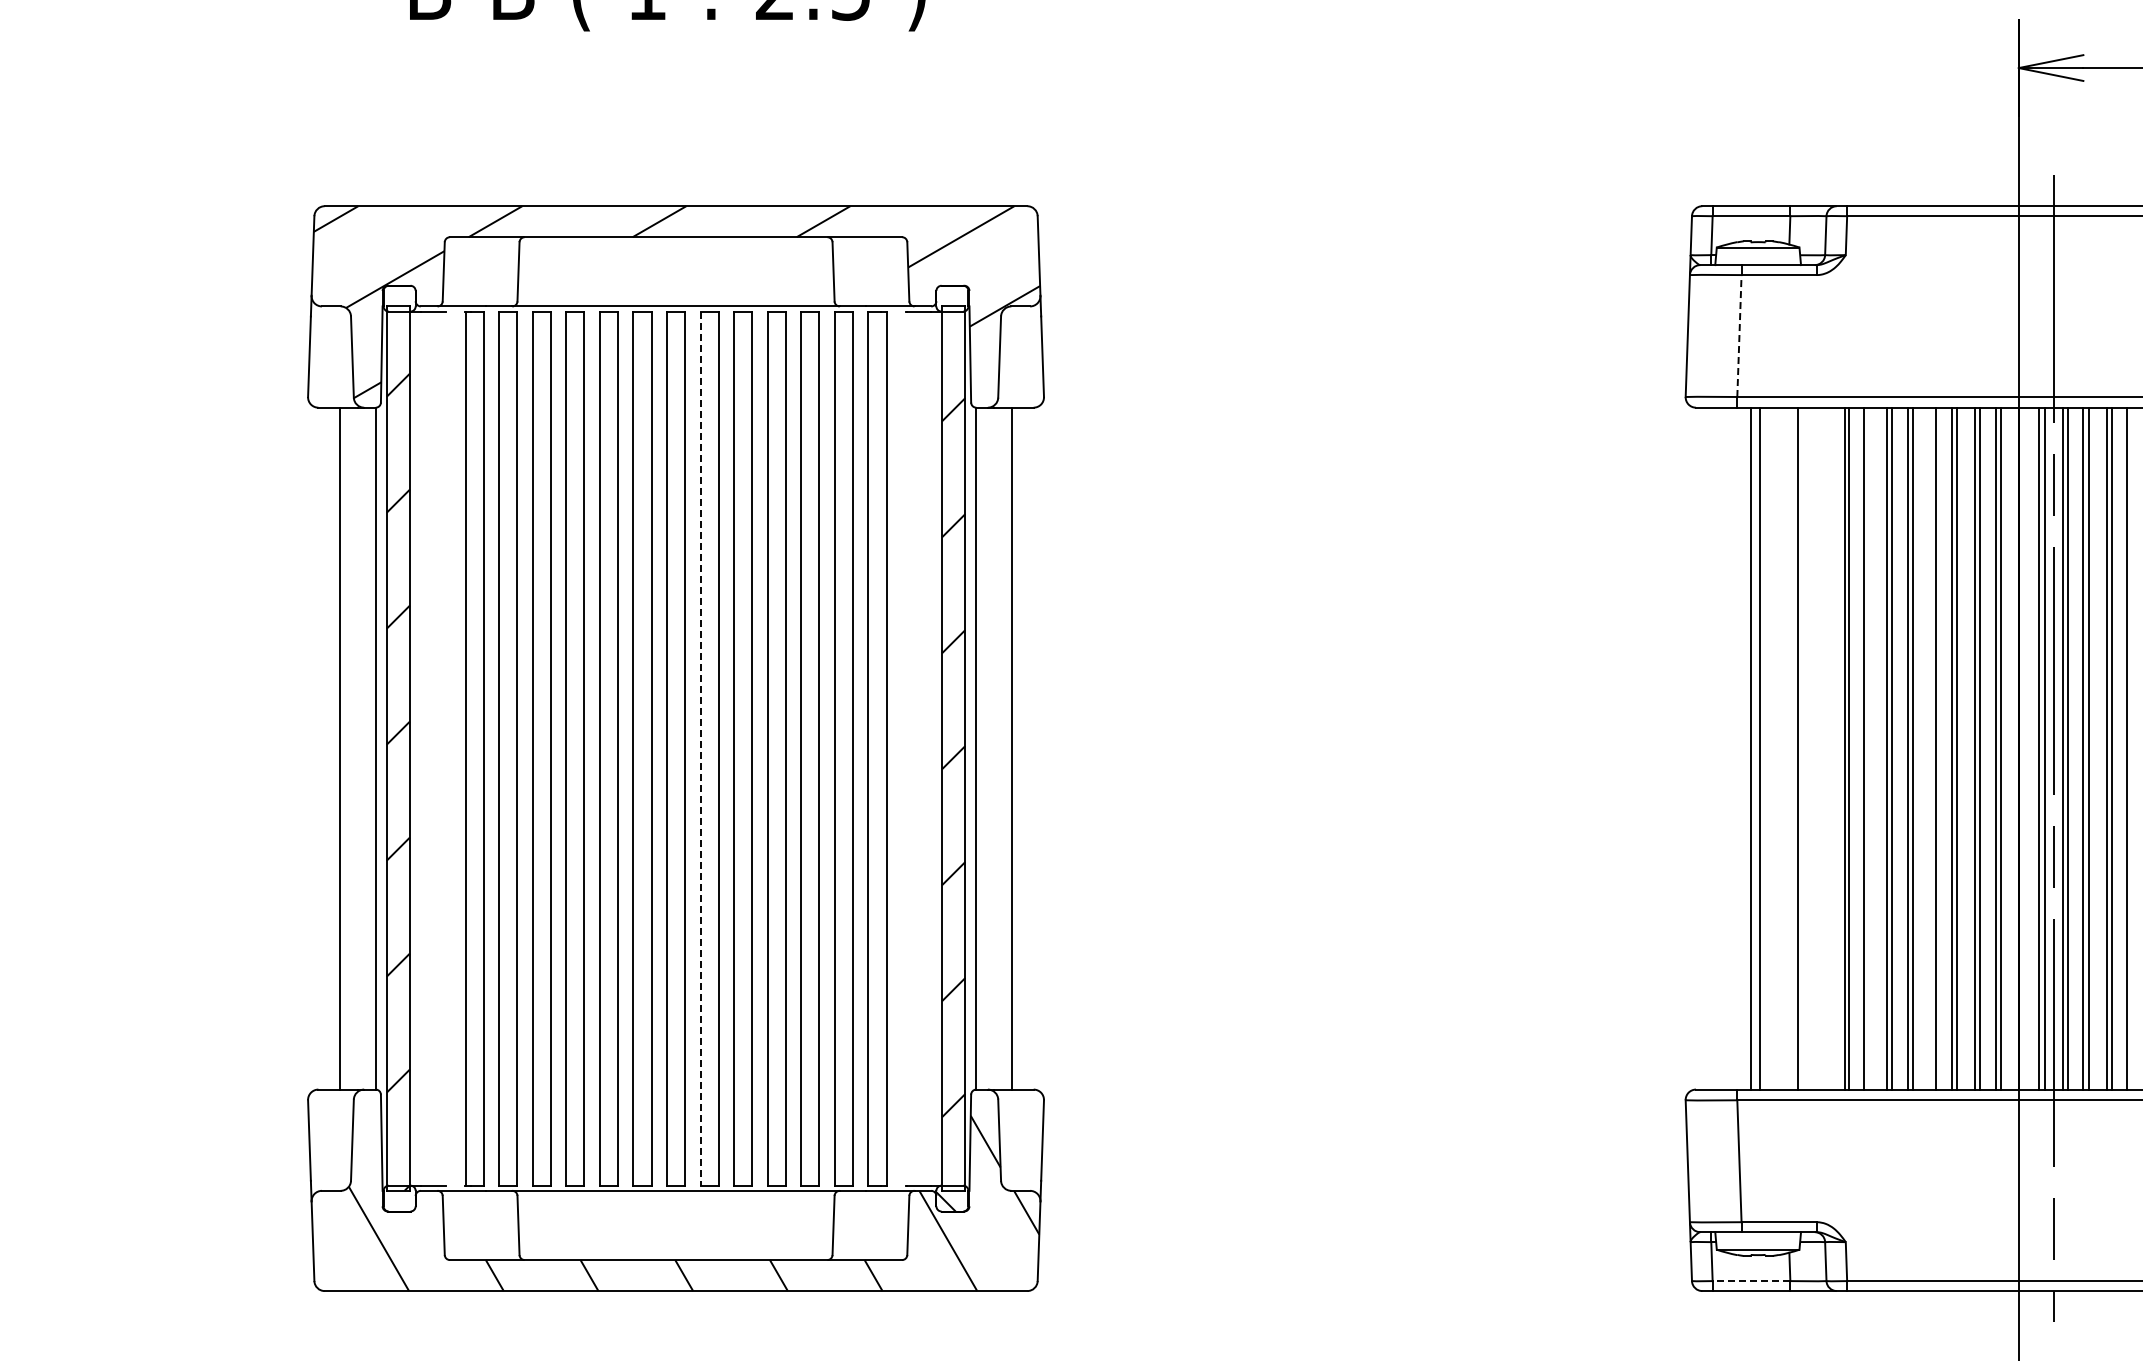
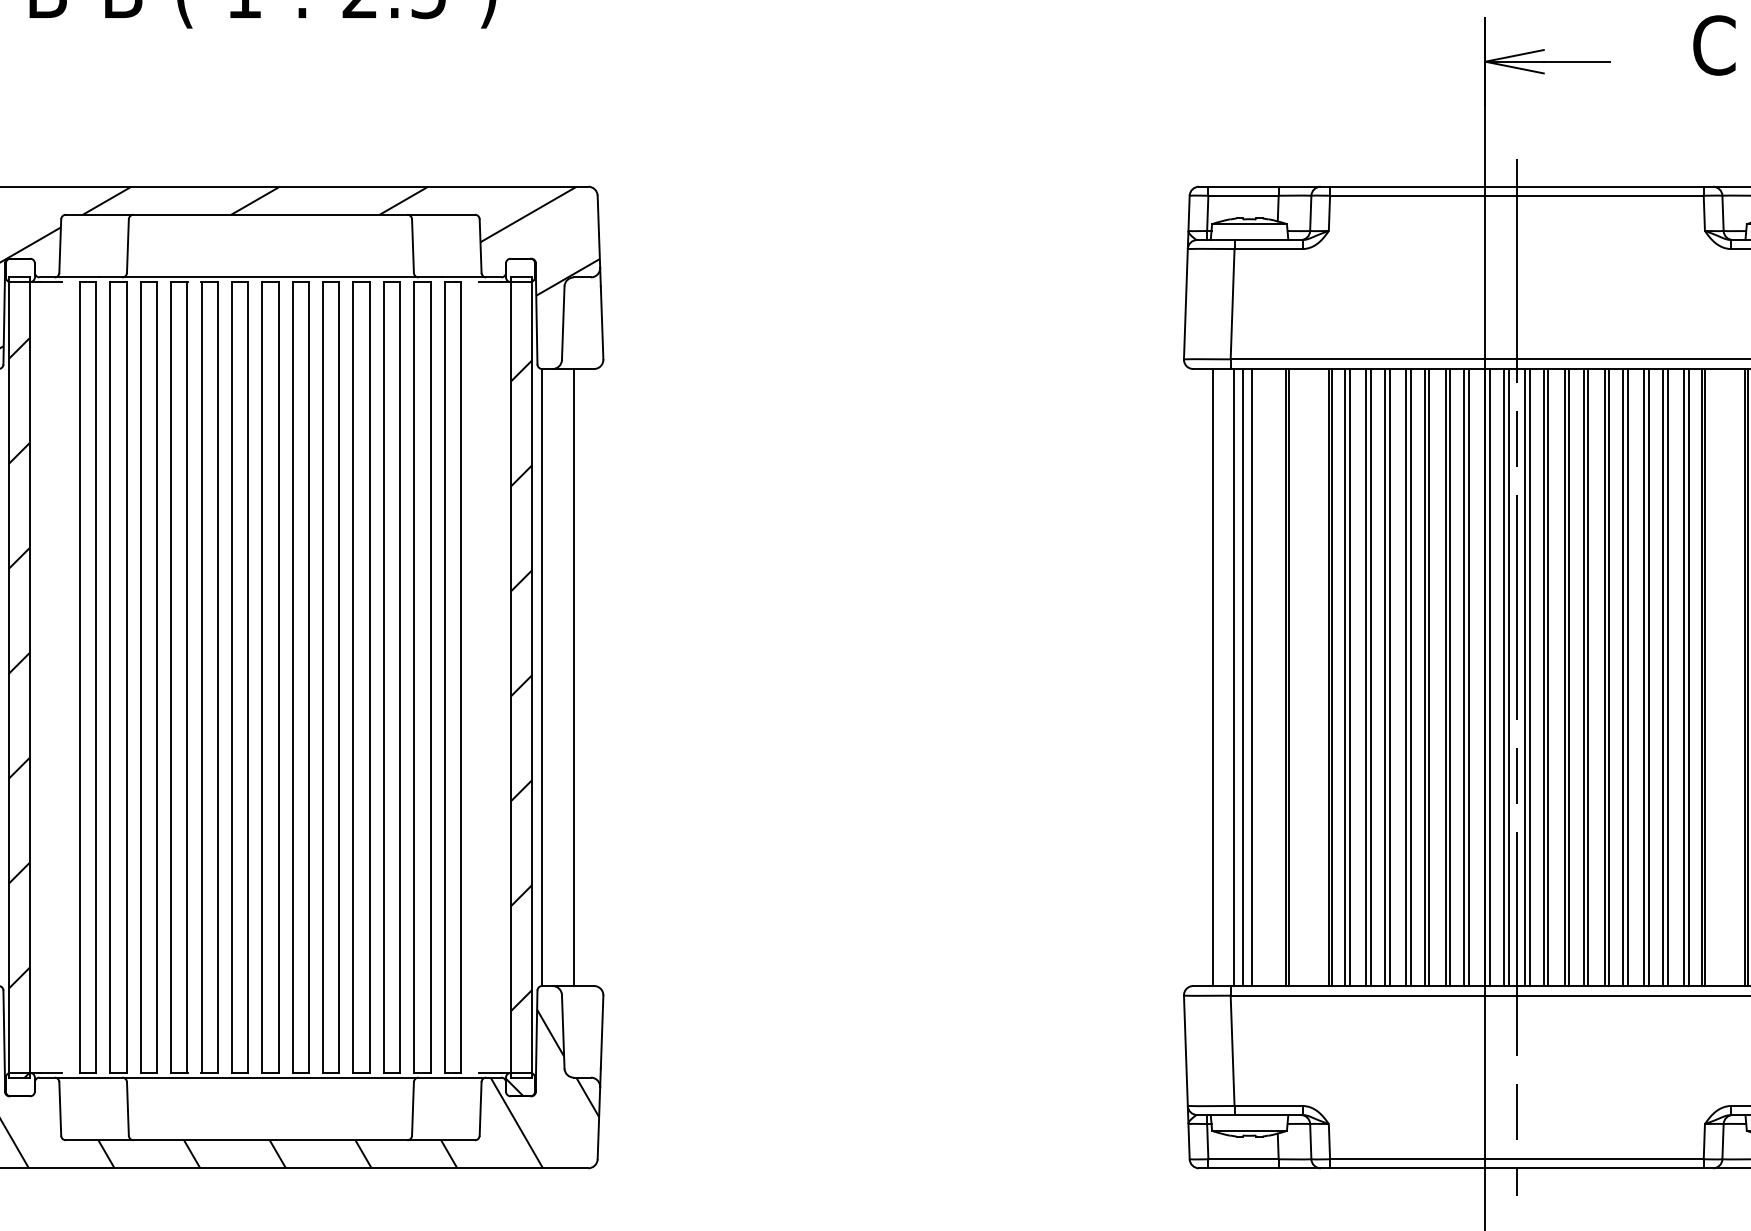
line: (1739, 336) -> (1232, 304), dashed -> solid
line: (1717, 748) -> (1212, 677), added
line: (1740, 748) -> (1233, 677), added
line: (1802, 748) -> (1289, 677), added
line: (1868, 748) -> (1349, 677), added
line: (1930, 748) -> (1405, 677), added
line: (2023, 748) -> (1489, 677), added
line: (2132, 748) -> (1588, 677), added
line: (700, 749) -> (292, 678), dashed -> solid
line: (1751, 1281) -> (1243, 1159), dashed -> solid

